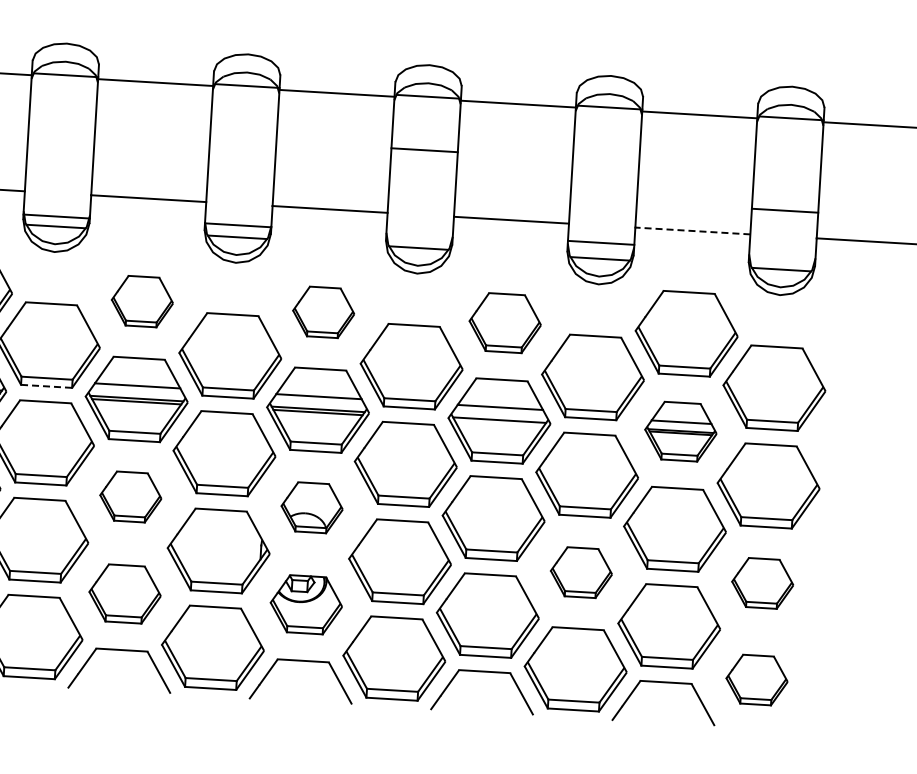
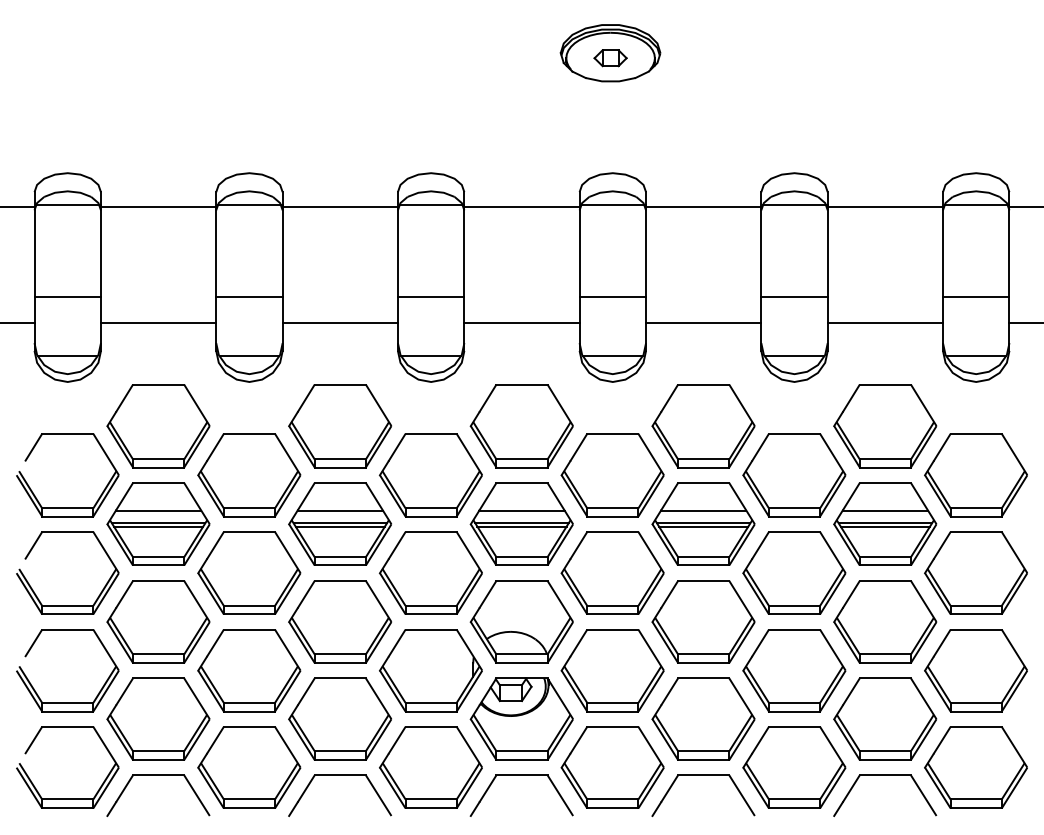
line: (424, 150) -> (612, 297), moved
line: (56, 216) -> (249, 297), moved
line: (237, 225) -> (430, 297), moved
line: (692, 231) -> (885, 323), dashed -> solid
line: (601, 242) -> (794, 297), moved
part: (141, 301) -> (339, 426), size x1.67
part: (323, 312) -> (521, 426), size x1.67
part: (505, 323) -> (703, 426), size x1.43
line: (46, 386) -> (249, 516), dashed -> solid
line: (499, 423) -> (703, 526), added
part: (681, 431) -> (885, 523), size x1.43
part: (130, 496) -> (339, 621), size x1.67
part: (311, 507) -> (521, 621), size x1.67
part: (581, 572) -> (794, 670), size x1.67
part: (762, 583) -> (975, 670), size x1.67
part: (124, 593) -> (339, 718), size x1.43
part: (306, 604) -> (521, 718), size x1.43
part: (756, 679) -> (975, 767), size x1.67

